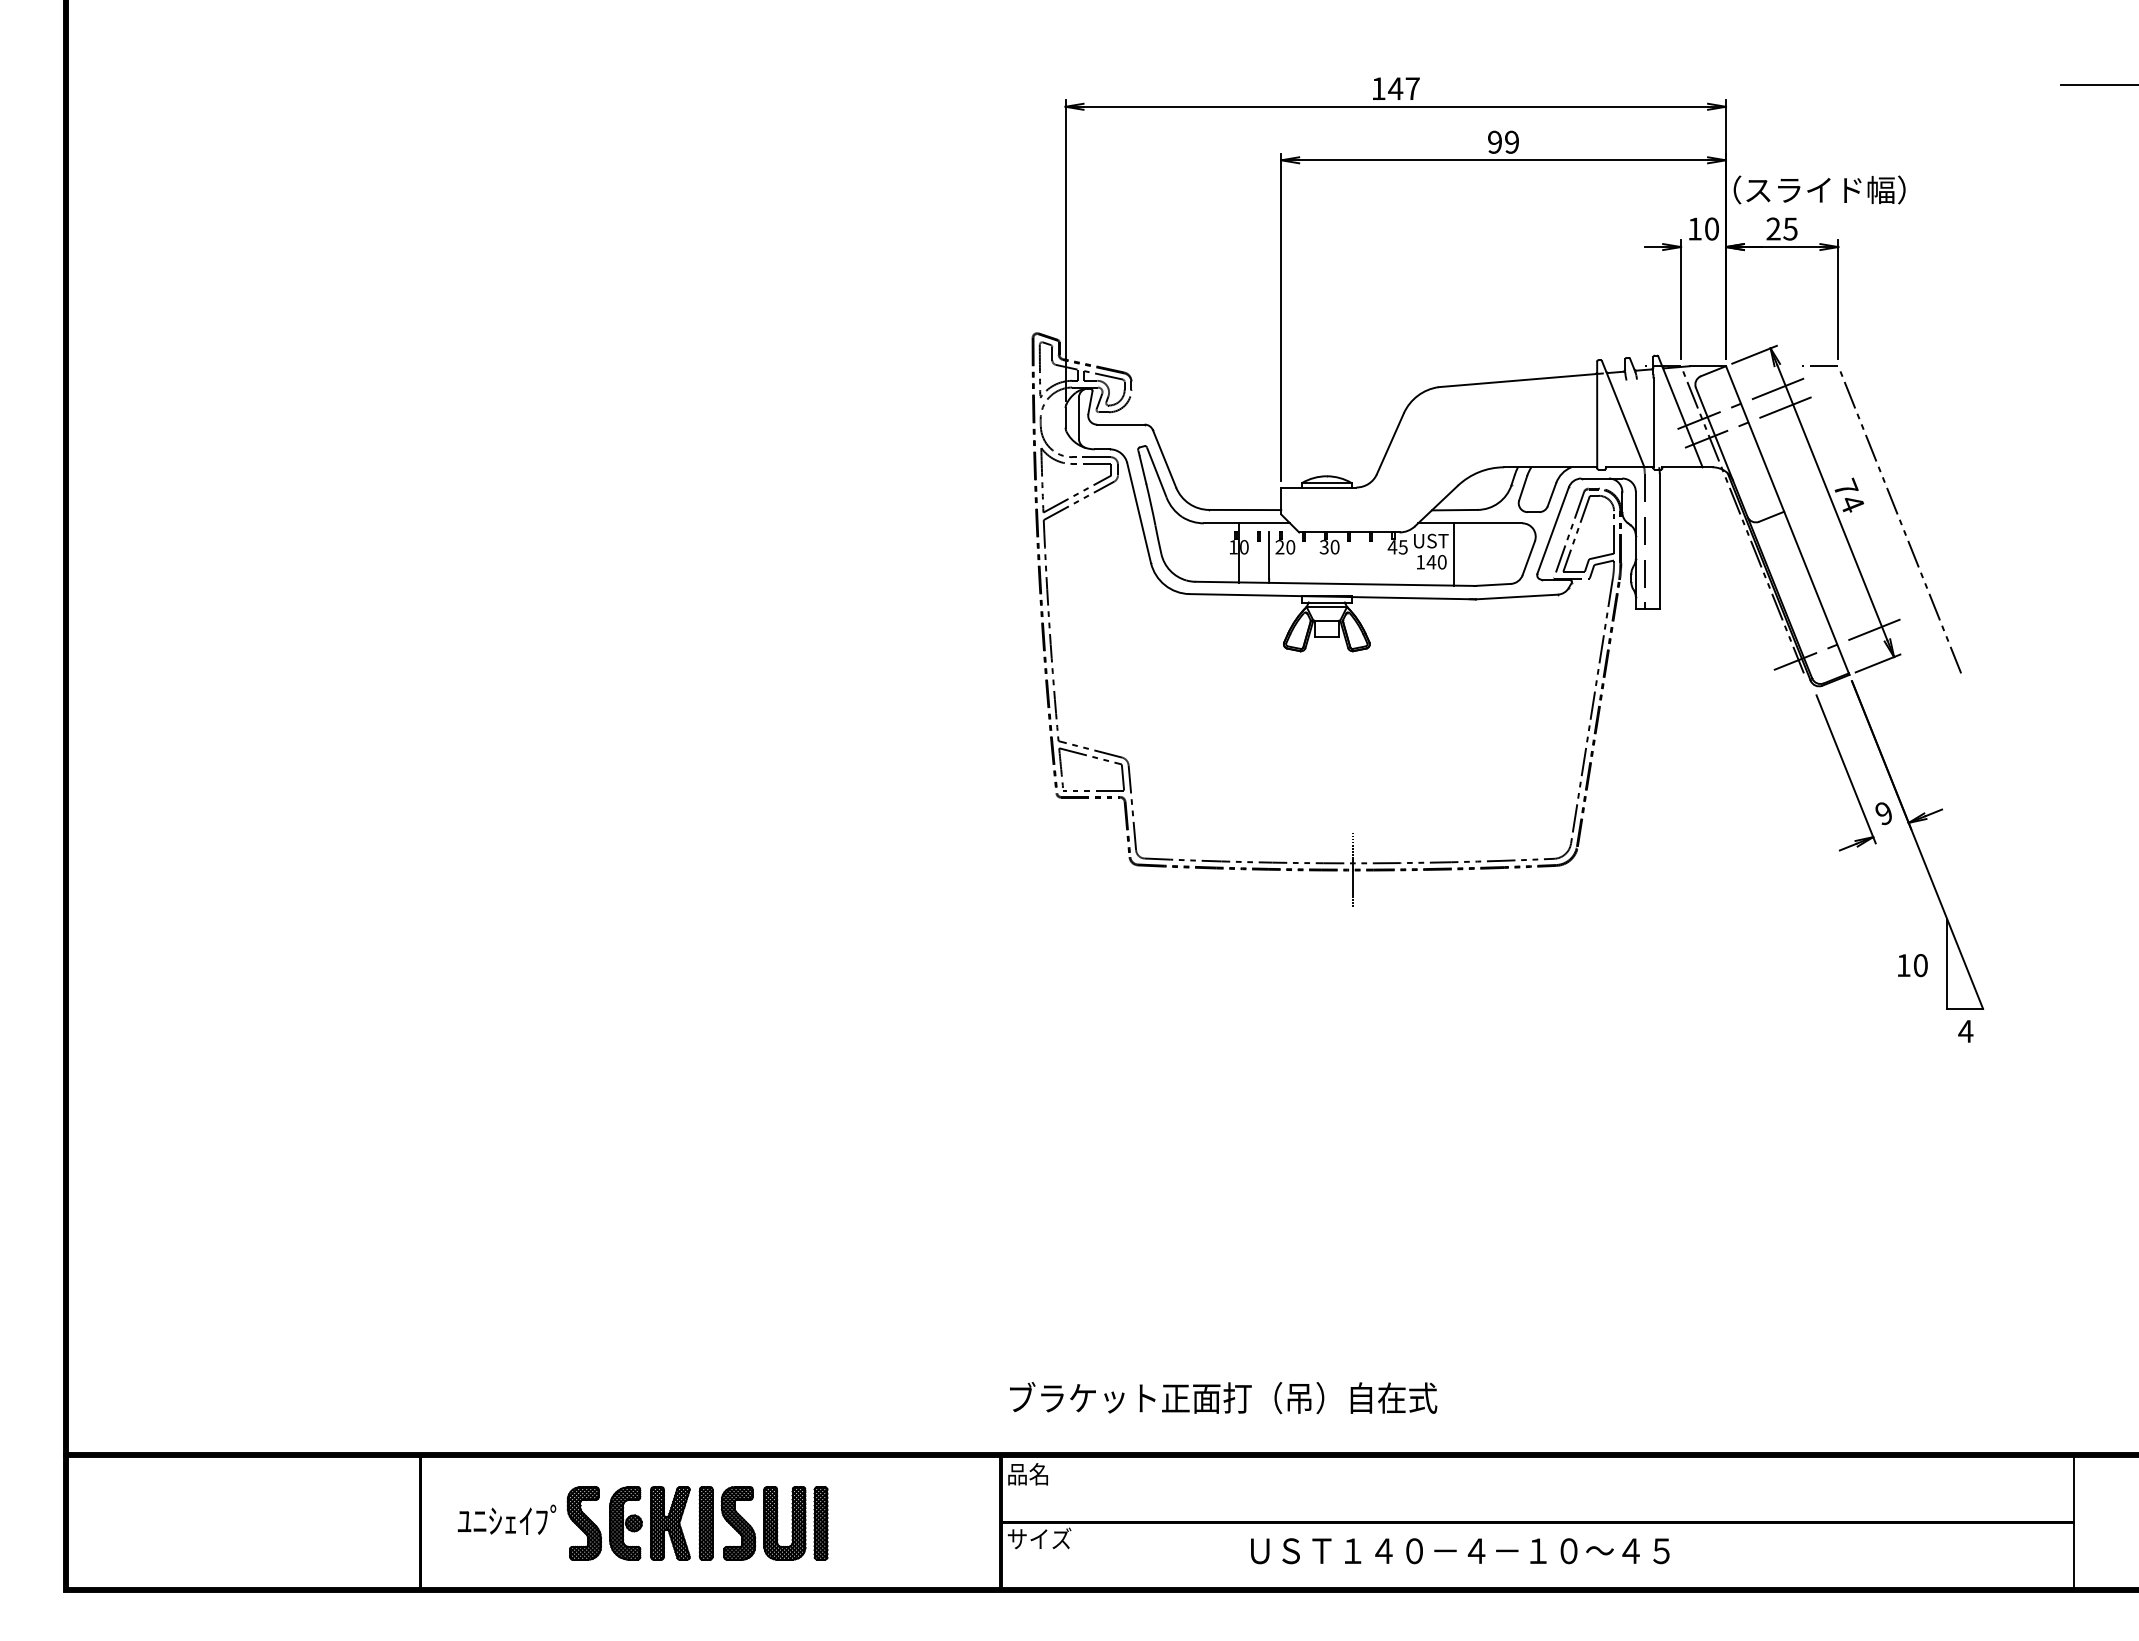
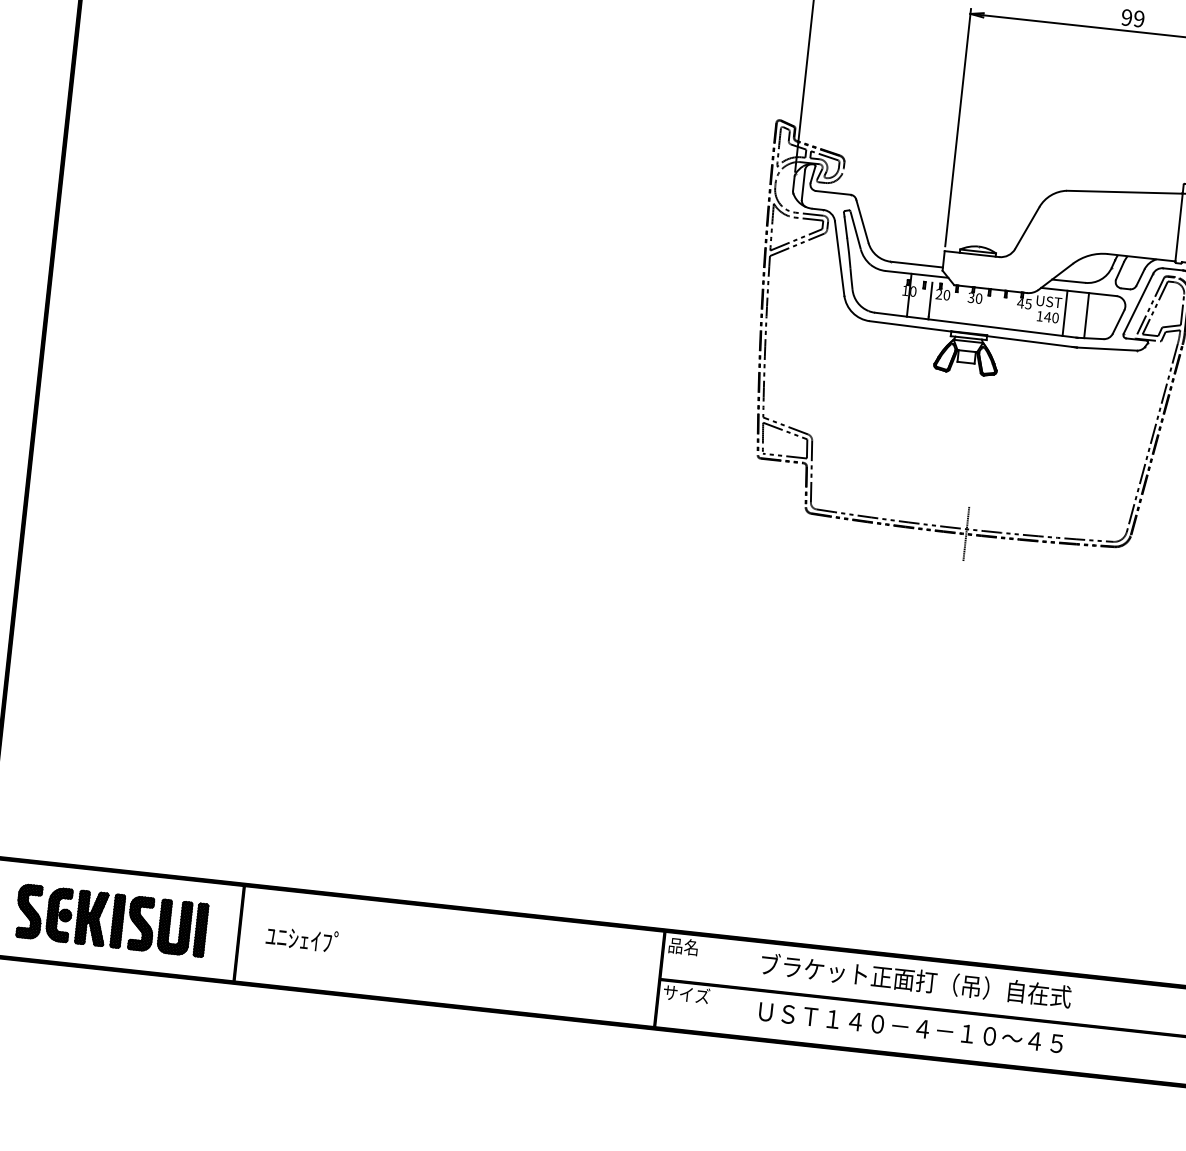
line: (1484, 554) -> (1086, 315), added
text: (1223, 1398) -> (916, 980), moved
part: (697, 1523) -> (111, 920), moved
text: (1460, 1551) -> (911, 1028), moved

